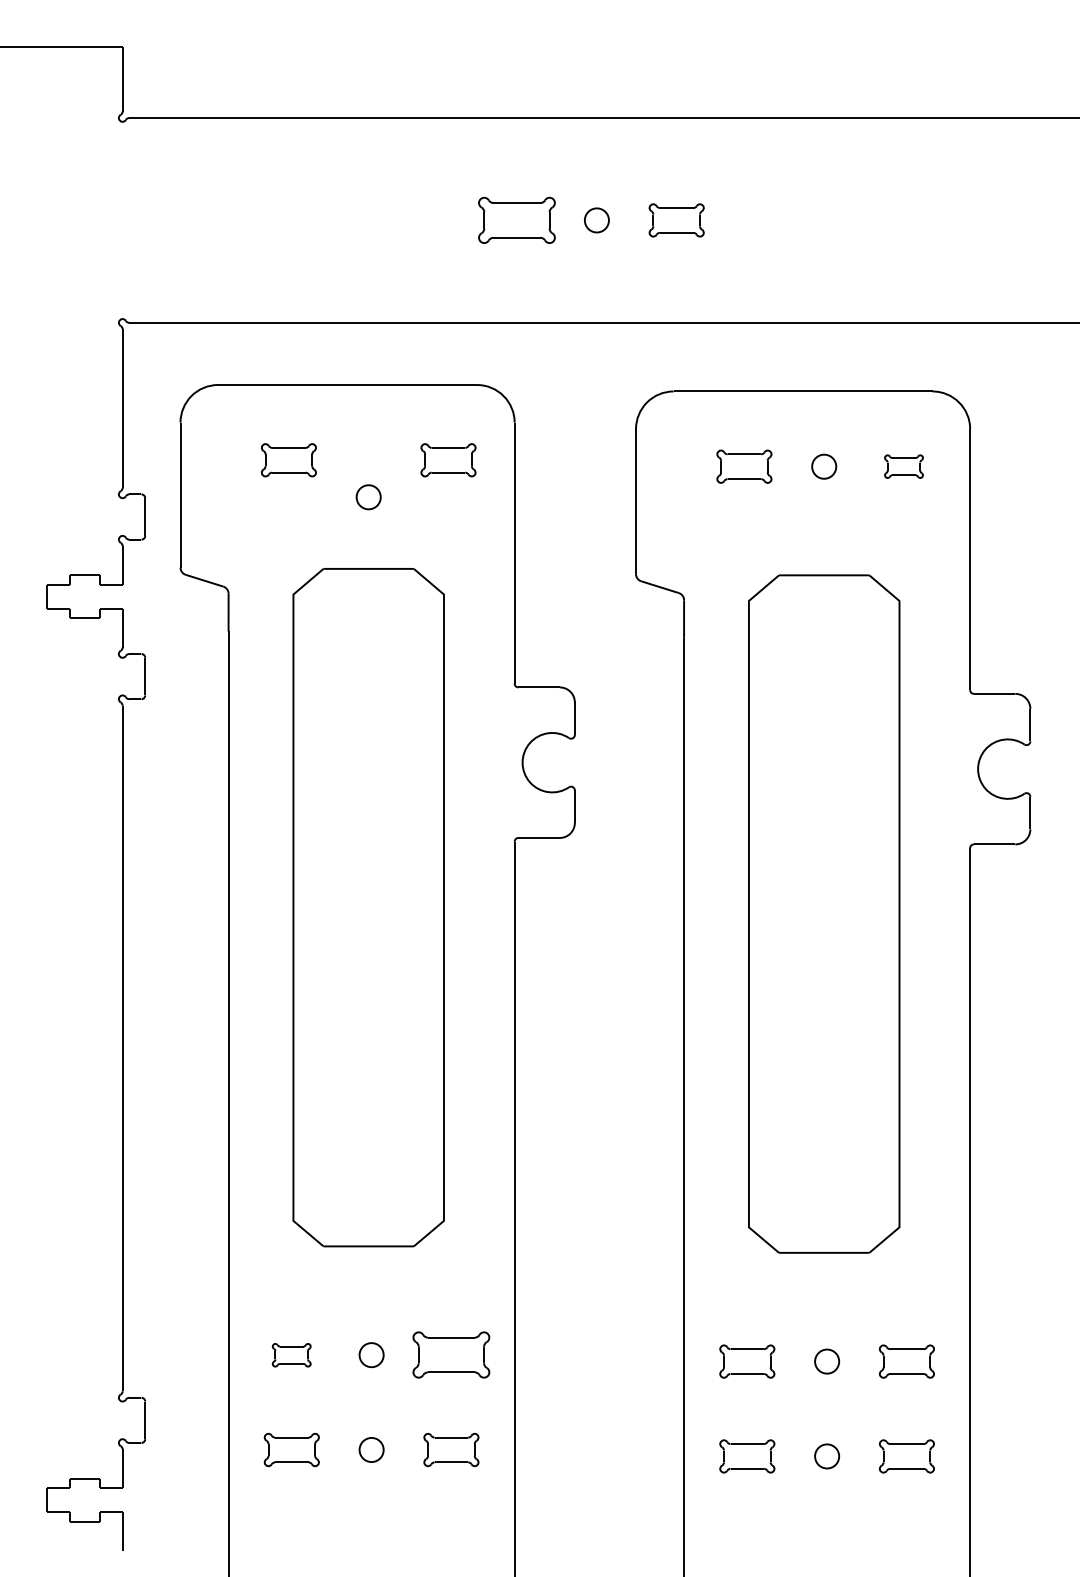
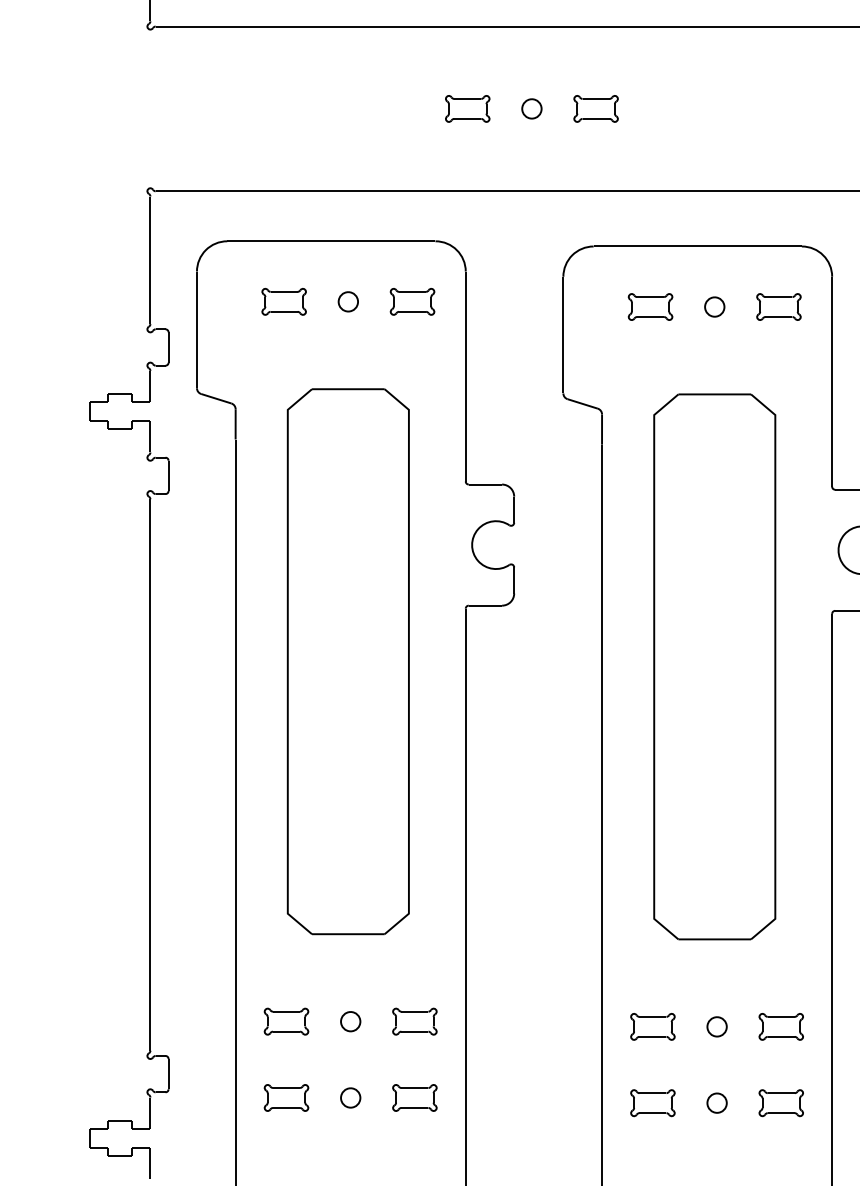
part: (517, 220) -> (468, 108), size x0.71
part: (903, 466) -> (778, 306), size x1.43
part: (368, 497) -> (348, 302), moved
part: (291, 1355) -> (286, 1021), size x1.43
part: (451, 1355) -> (414, 1021), size x0.71

